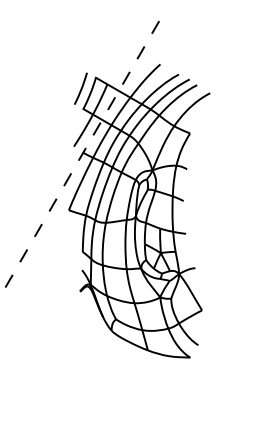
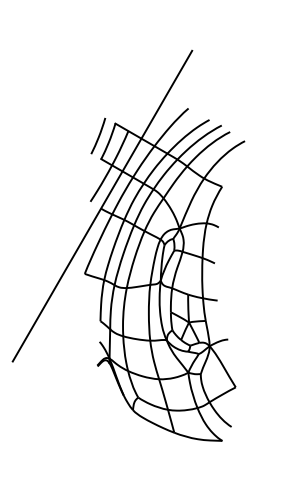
line: (84, 150) -> (102, 206), dashed -> solid

